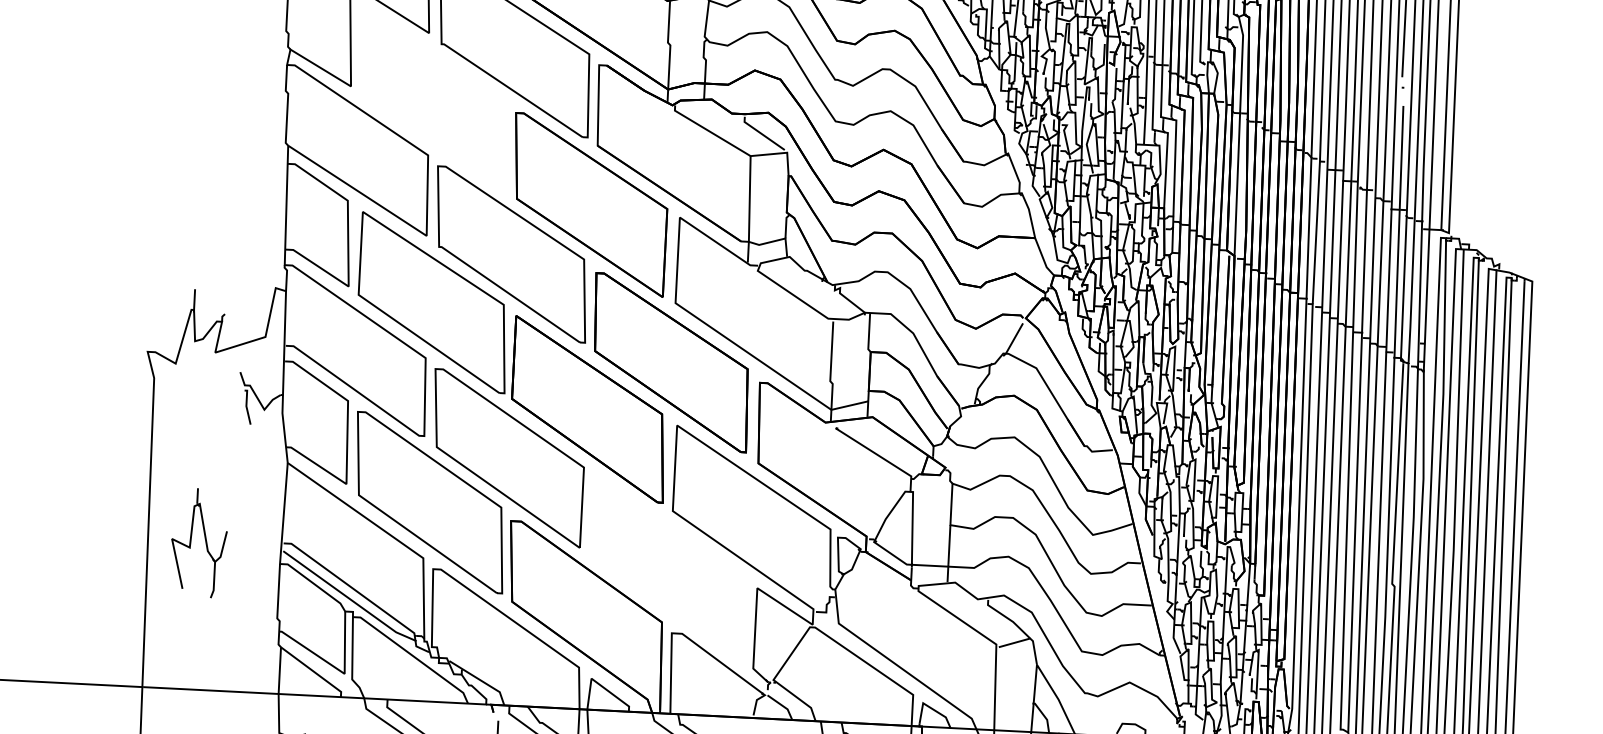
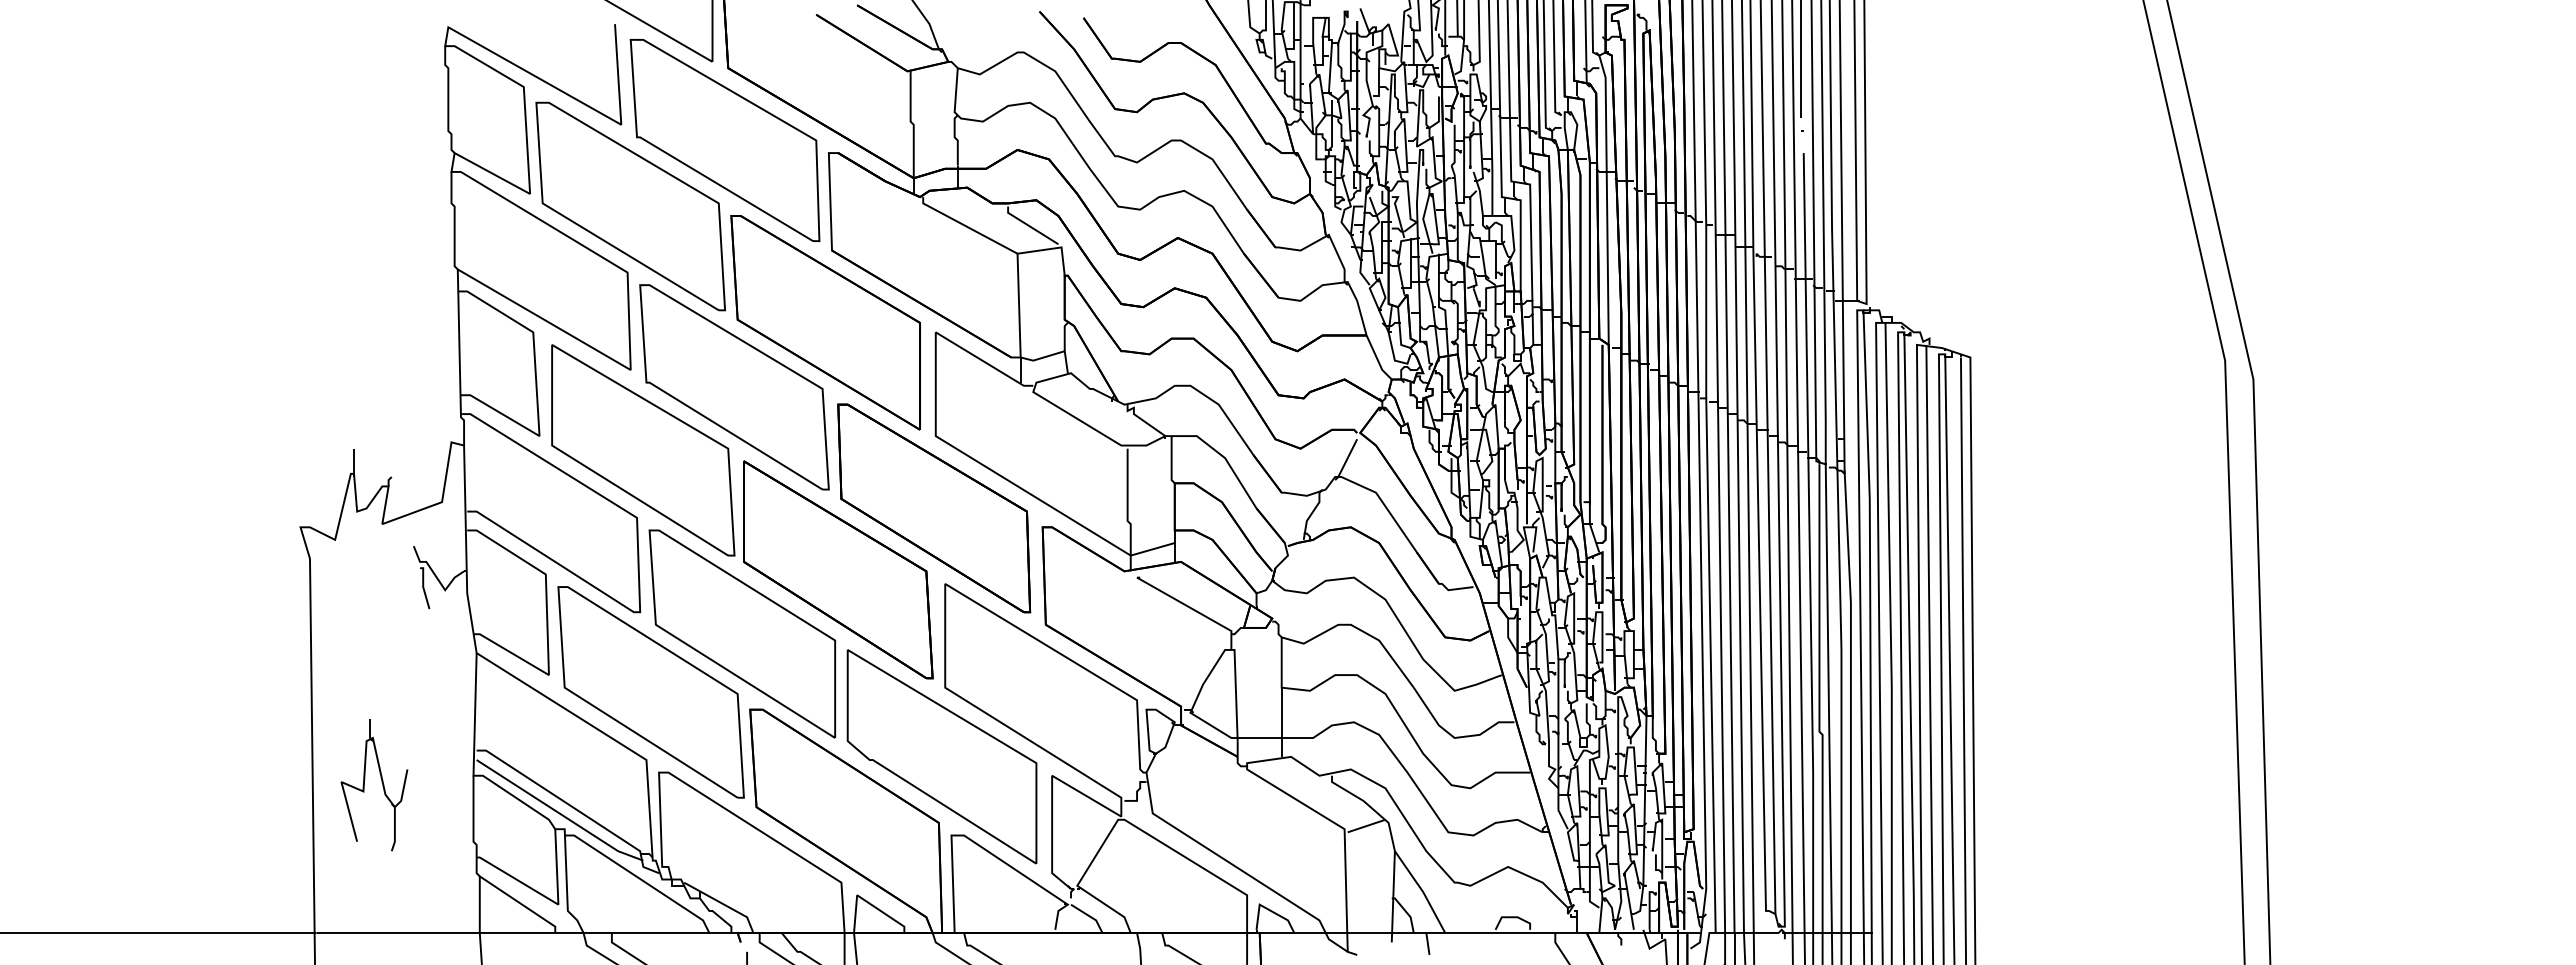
part: (433, 100) -> (630, 206), added
part: (205, 540) -> (381, 782), moved
part: (666, 567) -> (941, 756), added

